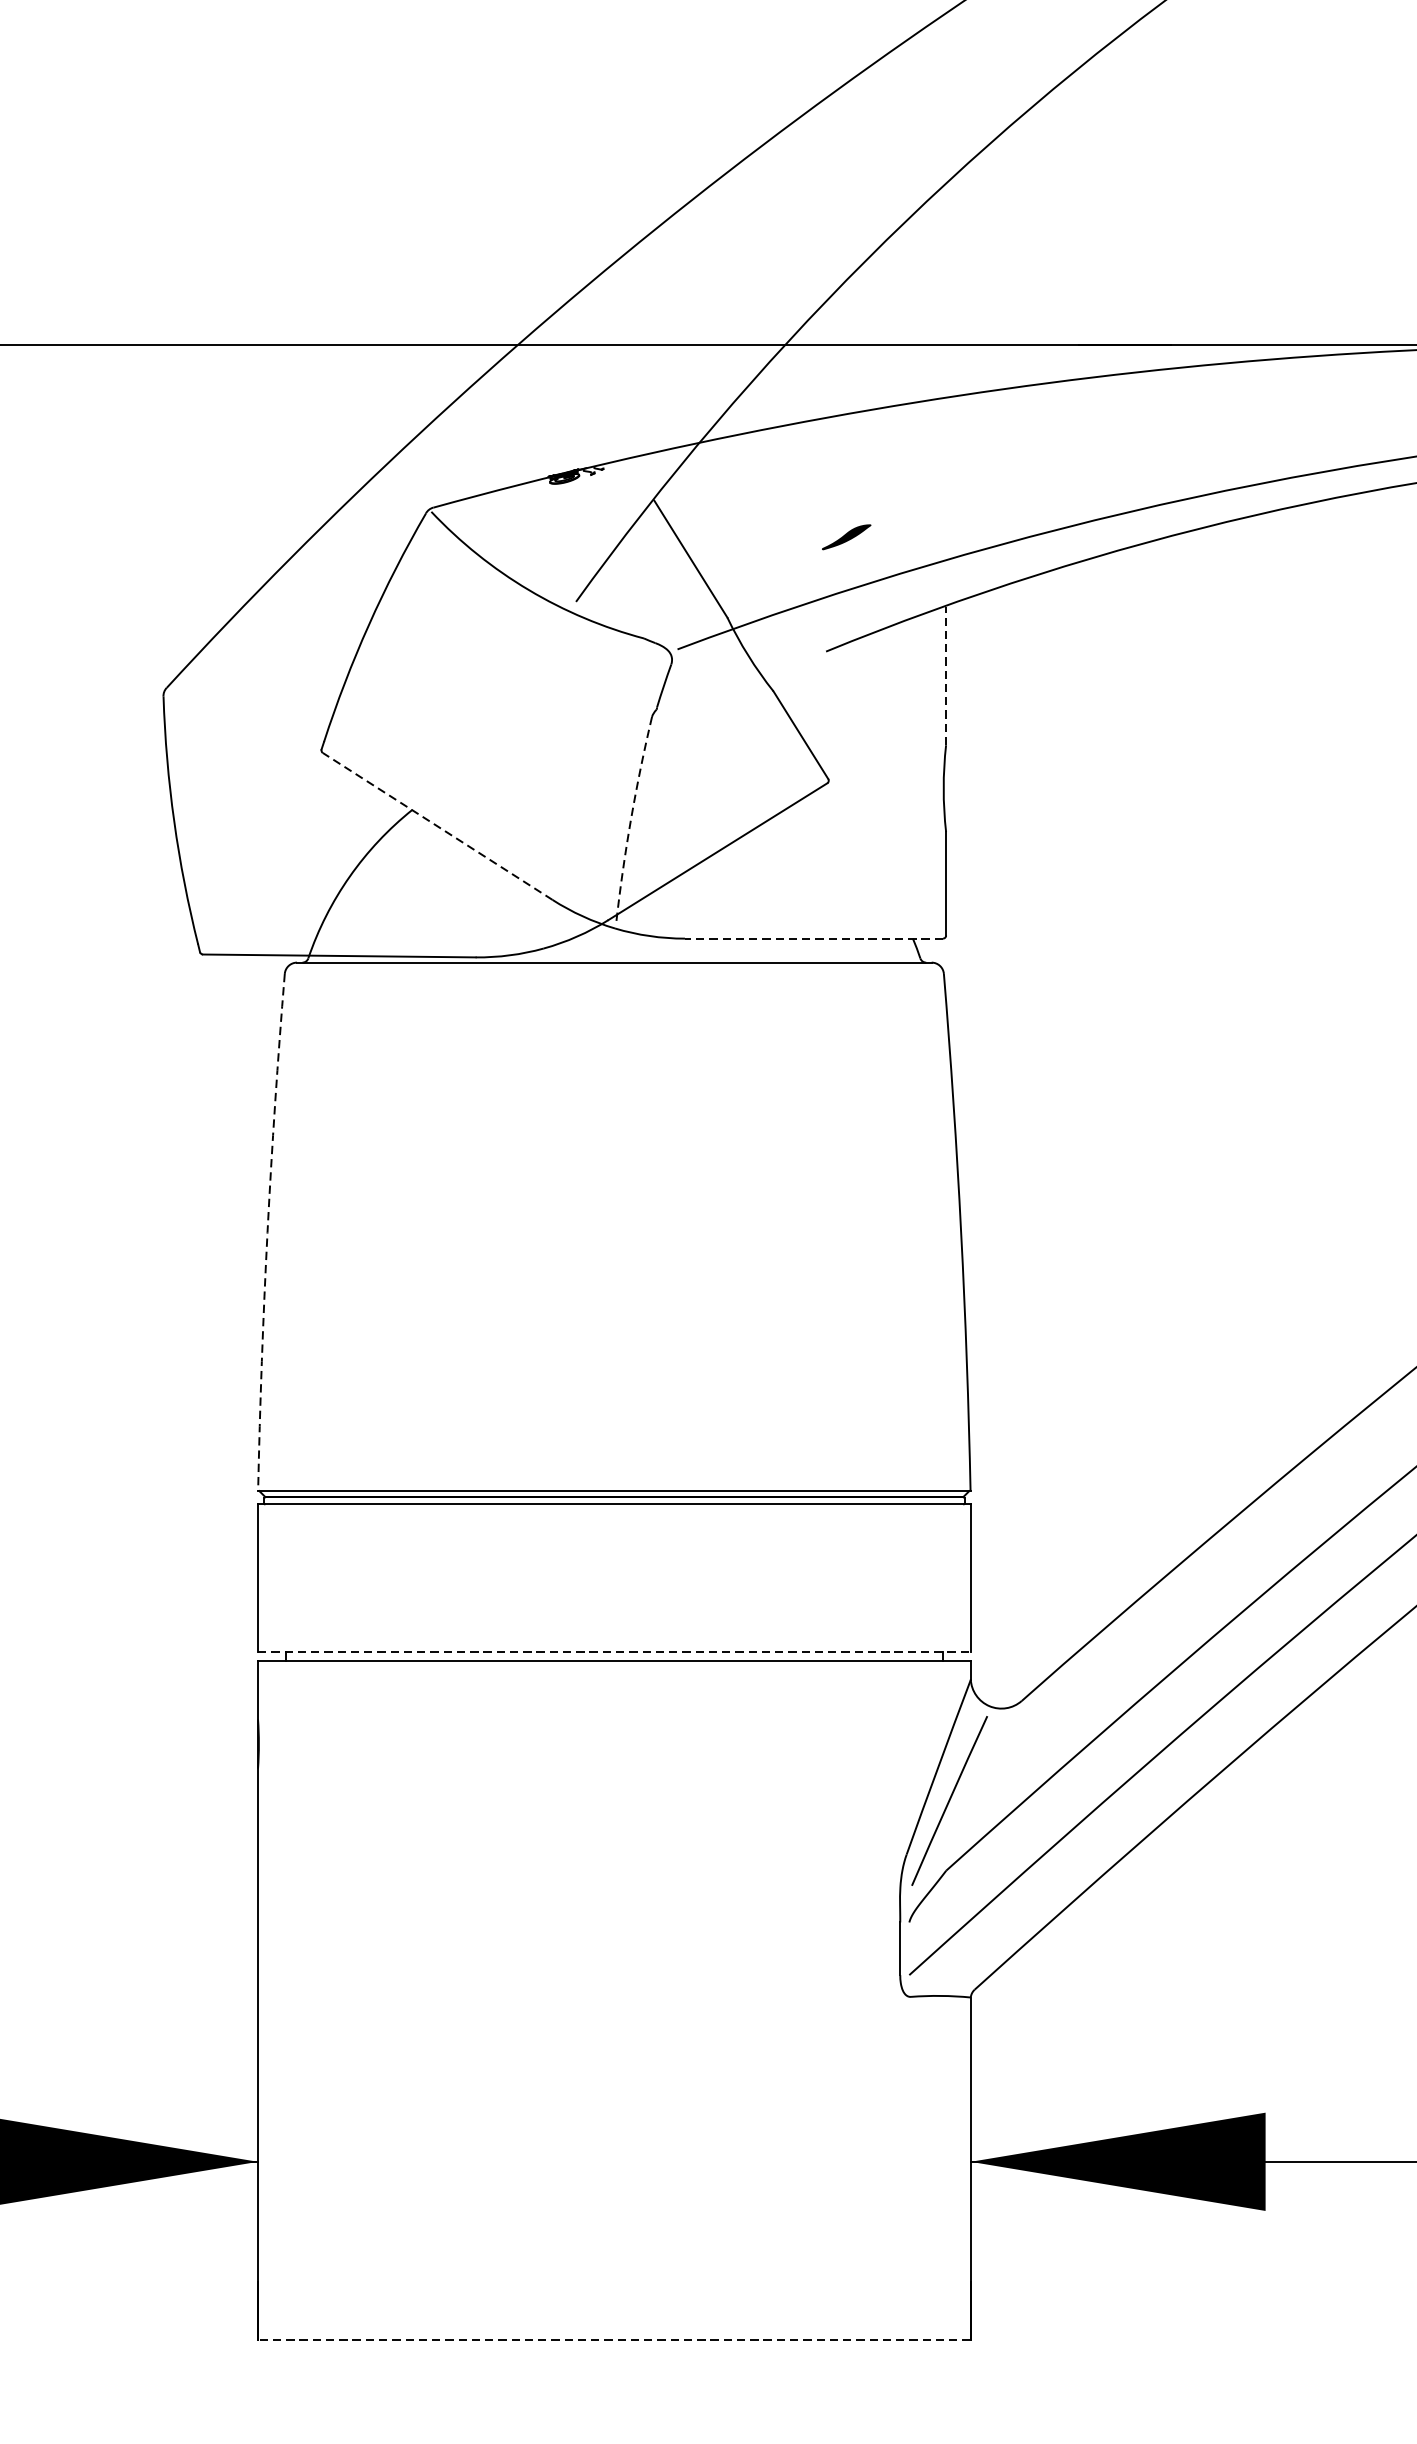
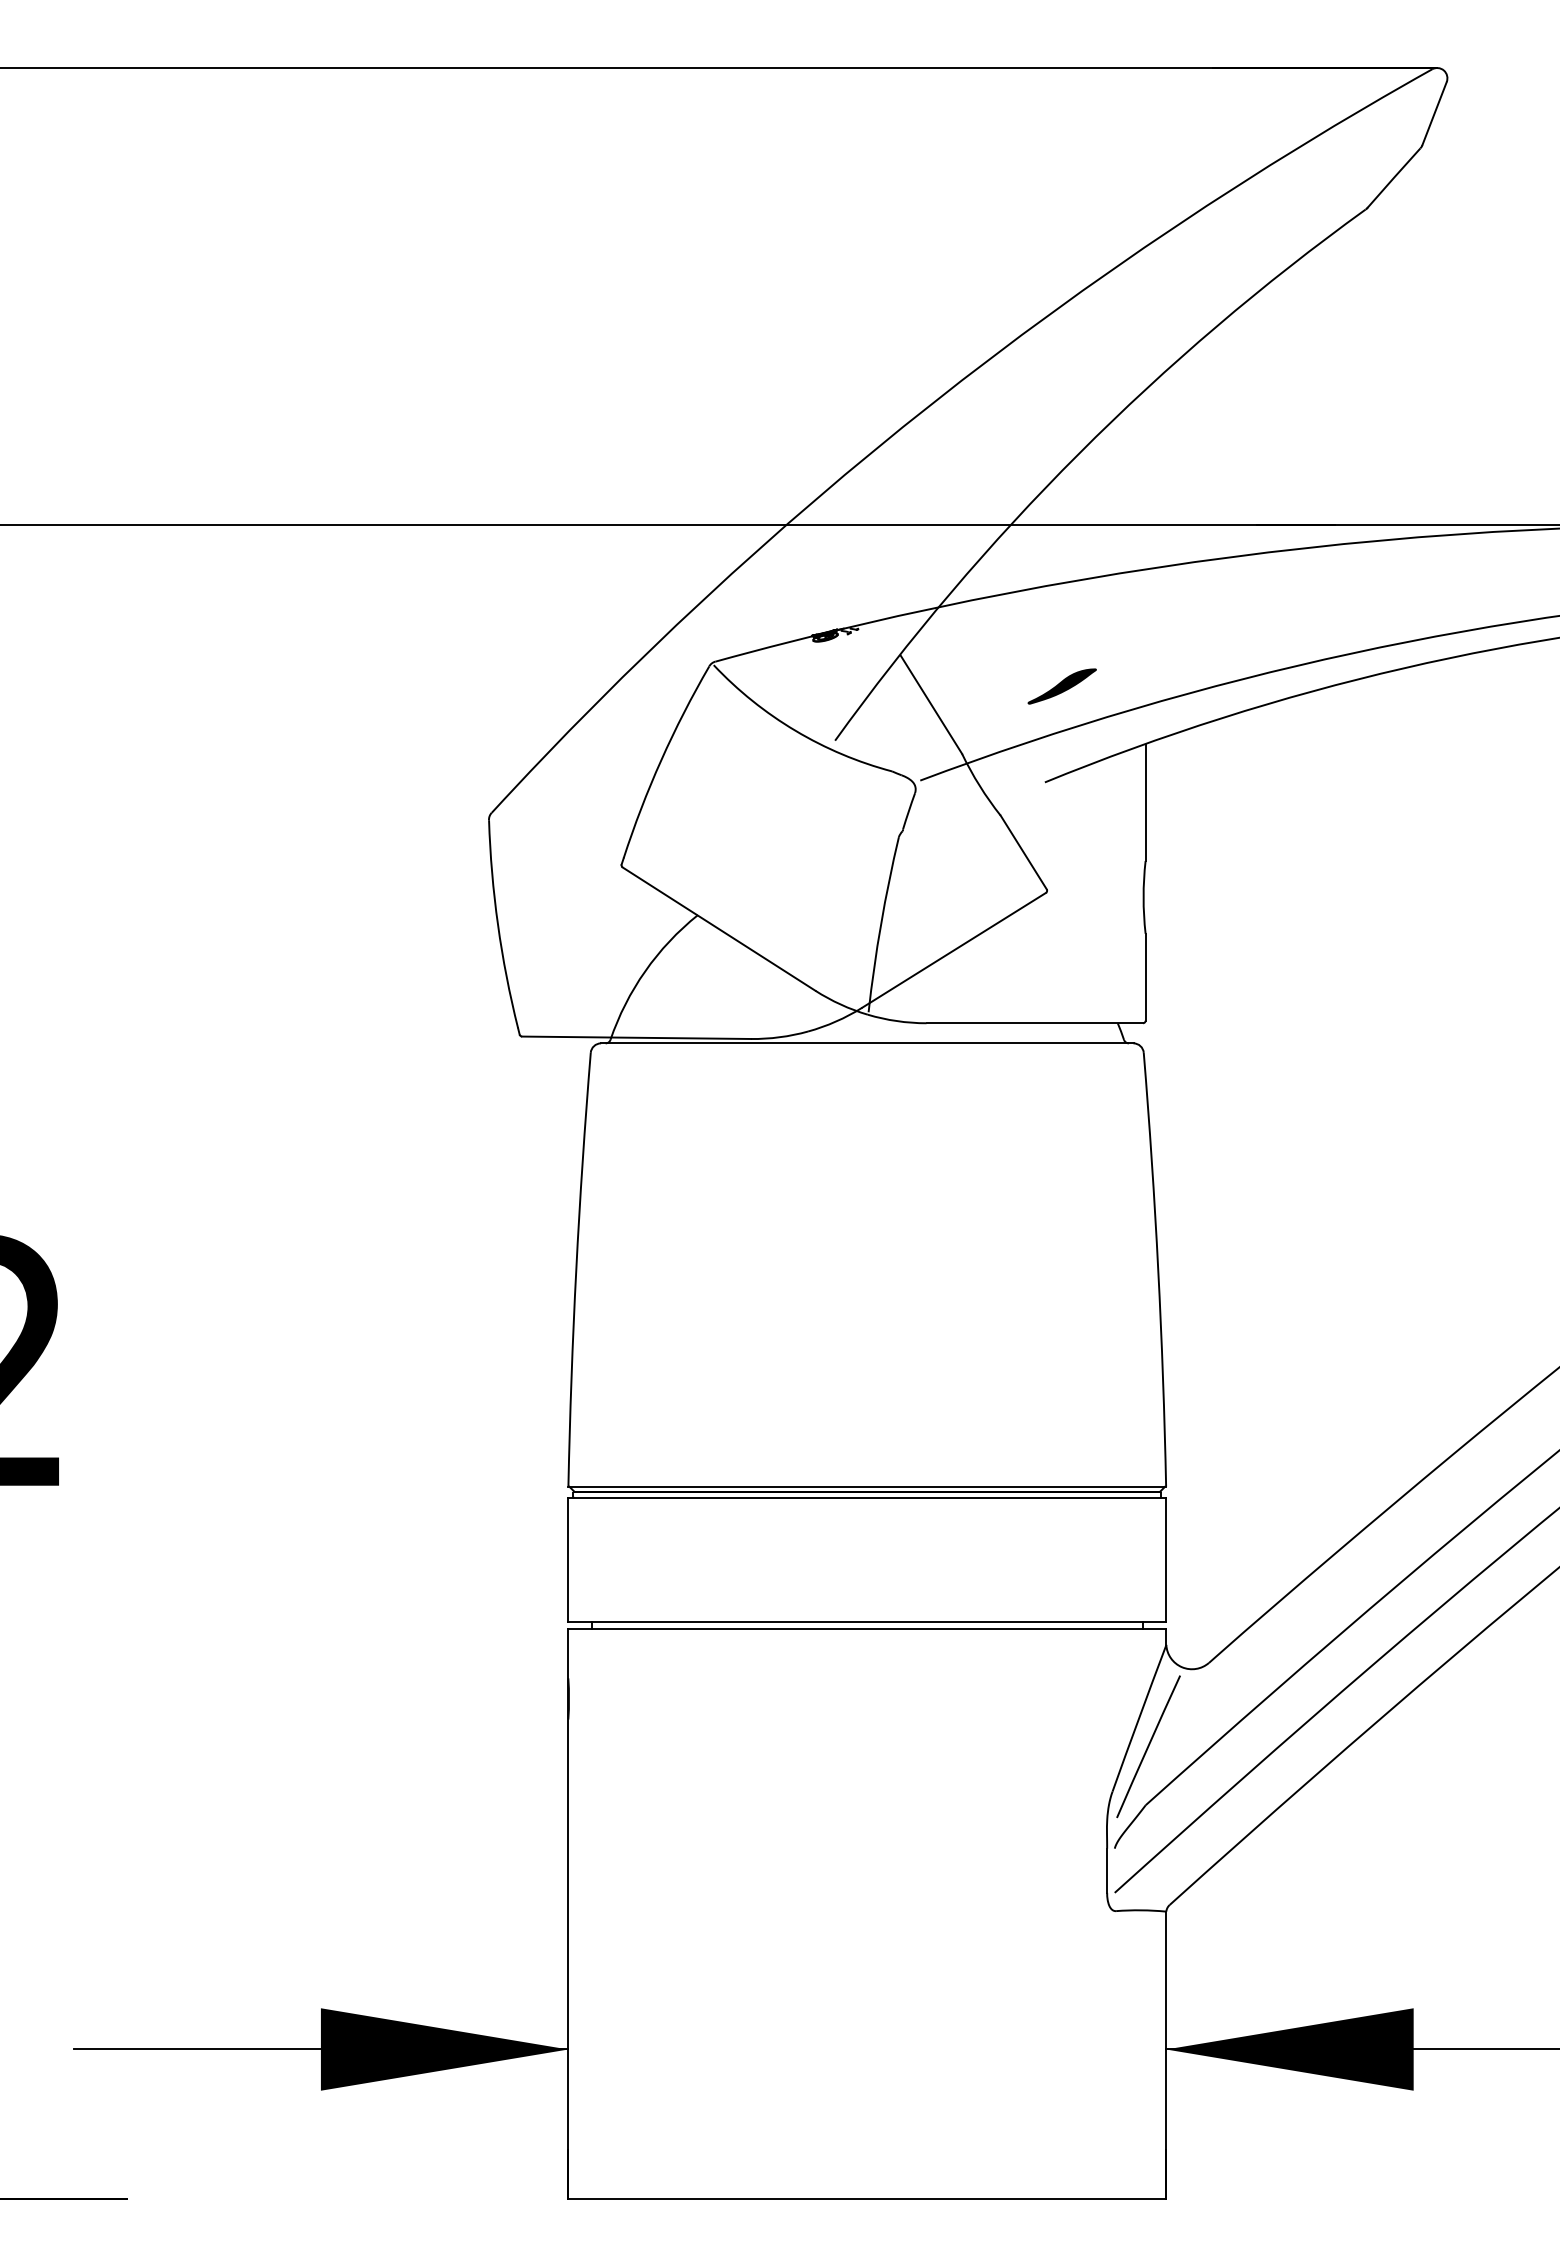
part: (845, 537) -> (1061, 686), size x1.67
line: (945, 676) -> (1145, 803), dashed -> solid
arc: (631, 820) -> (881, 924), dashed -> solid
line: (437, 825) -> (718, 928), dashed -> solid
line: (813, 938) -> (1034, 1023), dashed -> solid
arc: (267, 1232) -> (576, 1269), dashed -> solid
line: (614, 1651) -> (867, 1621), dashed -> solid
line: (614, 2339) -> (867, 2198), dashed -> solid

